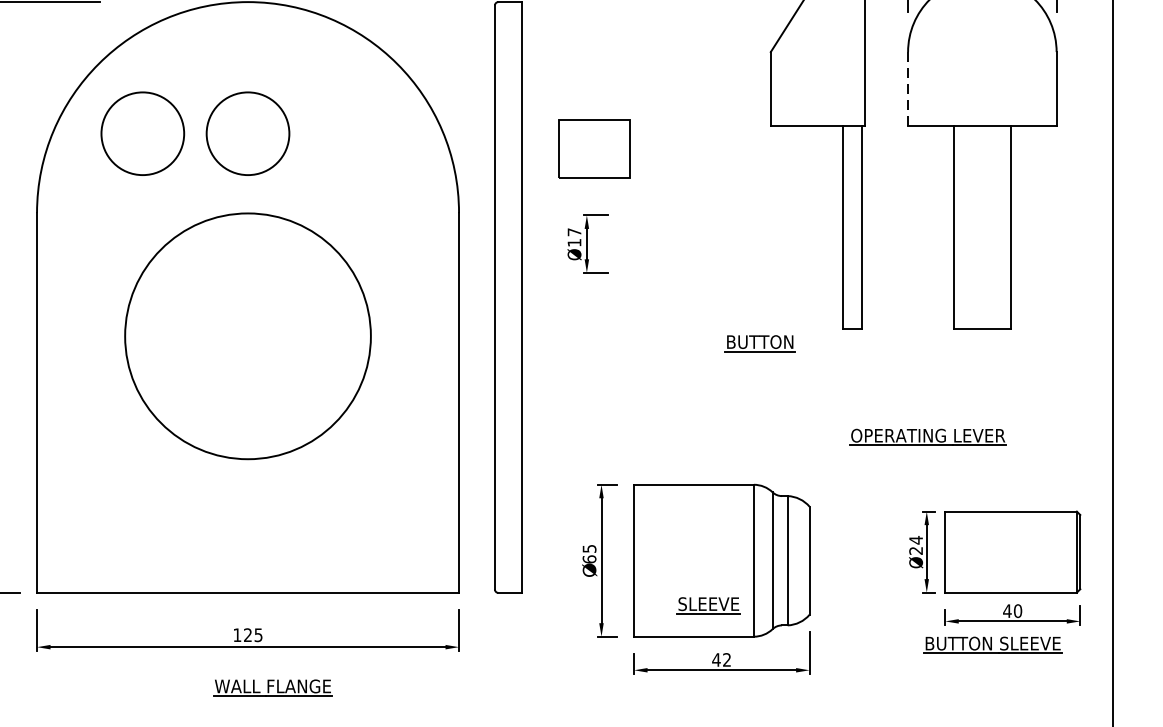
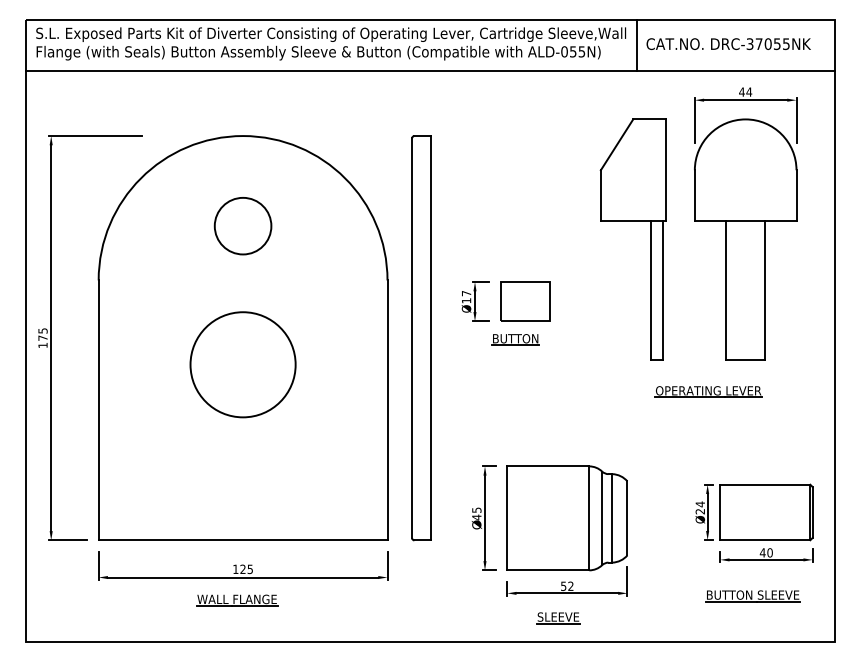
line: (907, 88) -> (694, 195), dashed -> solid
circle: (141, 134) -> (170, 226), removed
part: (594, 148) -> (525, 301), moved
circle: (247, 335) -> (242, 364), size x0.62
part: (760, 343) -> (515, 339), moved
part: (928, 436) -> (708, 391), moved
text: (589, 559) -> (476, 517), 65 -> 45
part: (708, 606) -> (558, 618), moved
part: (992, 645) -> (752, 596), moved
text: (716, 658) -> (563, 585), 42 -> 52
part: (273, 688) -> (237, 600), moved

